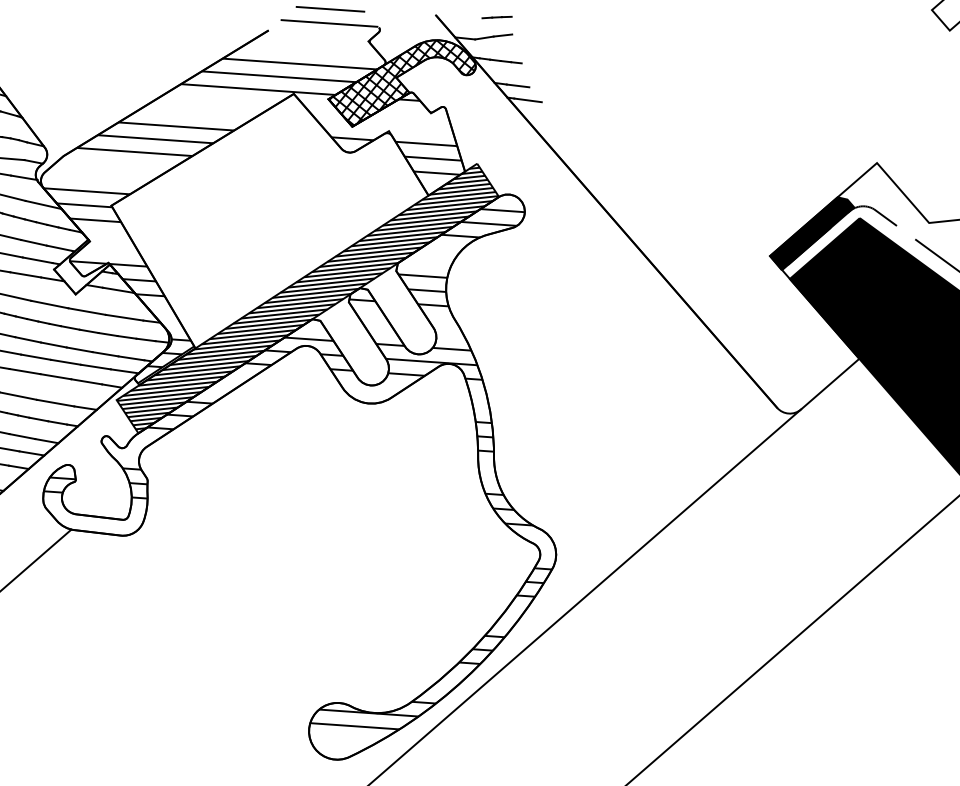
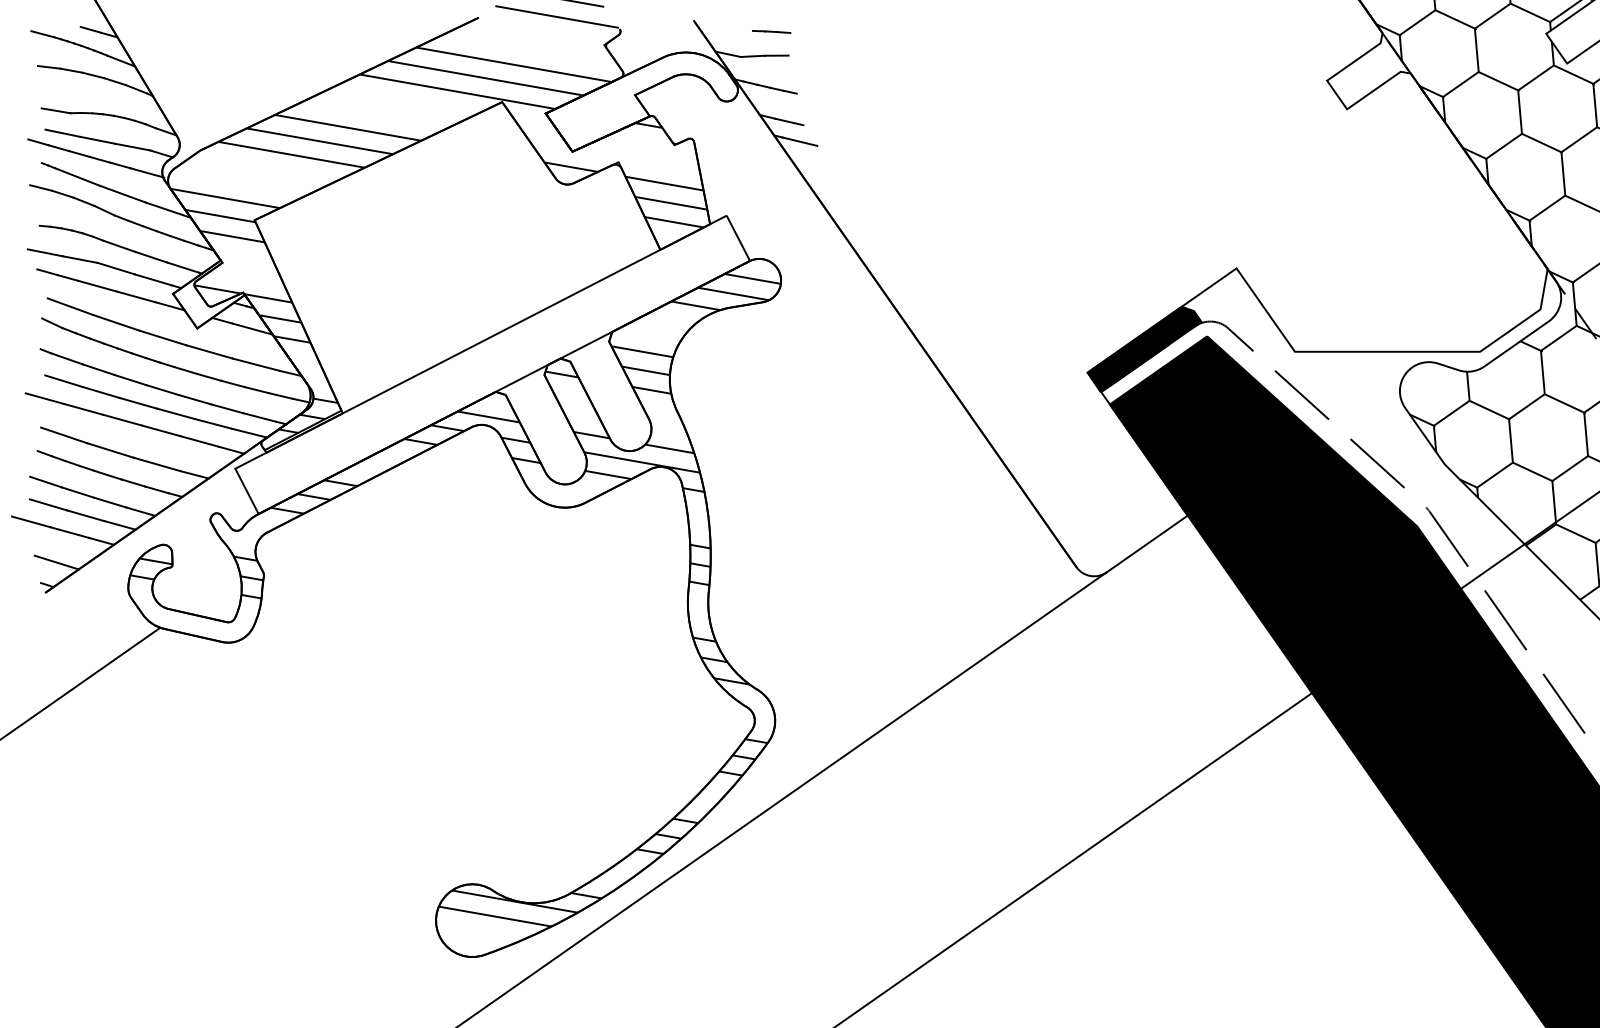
hatch: (401, 82) -> (641, 101), removed
hatch: (307, 298) -> (492, 364), removed

